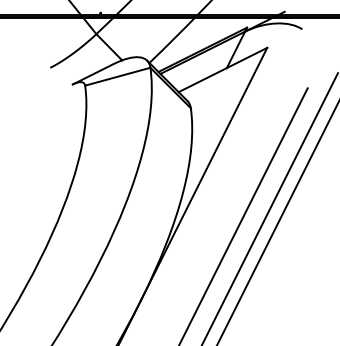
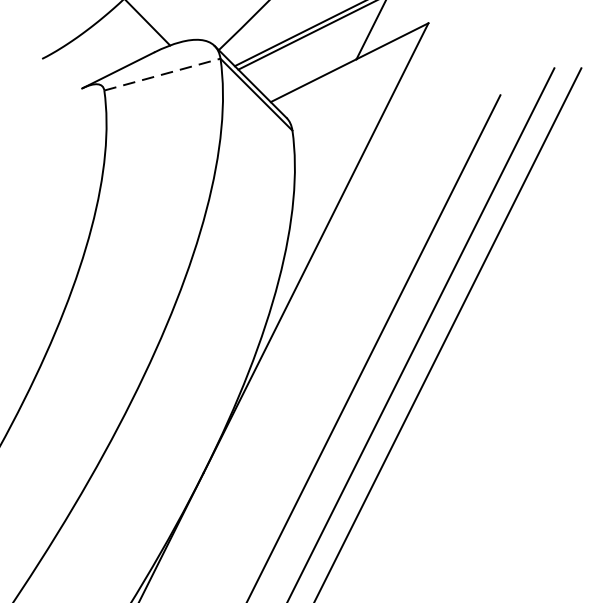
line: (117, 76) -> (161, 74), solid -> dashed

